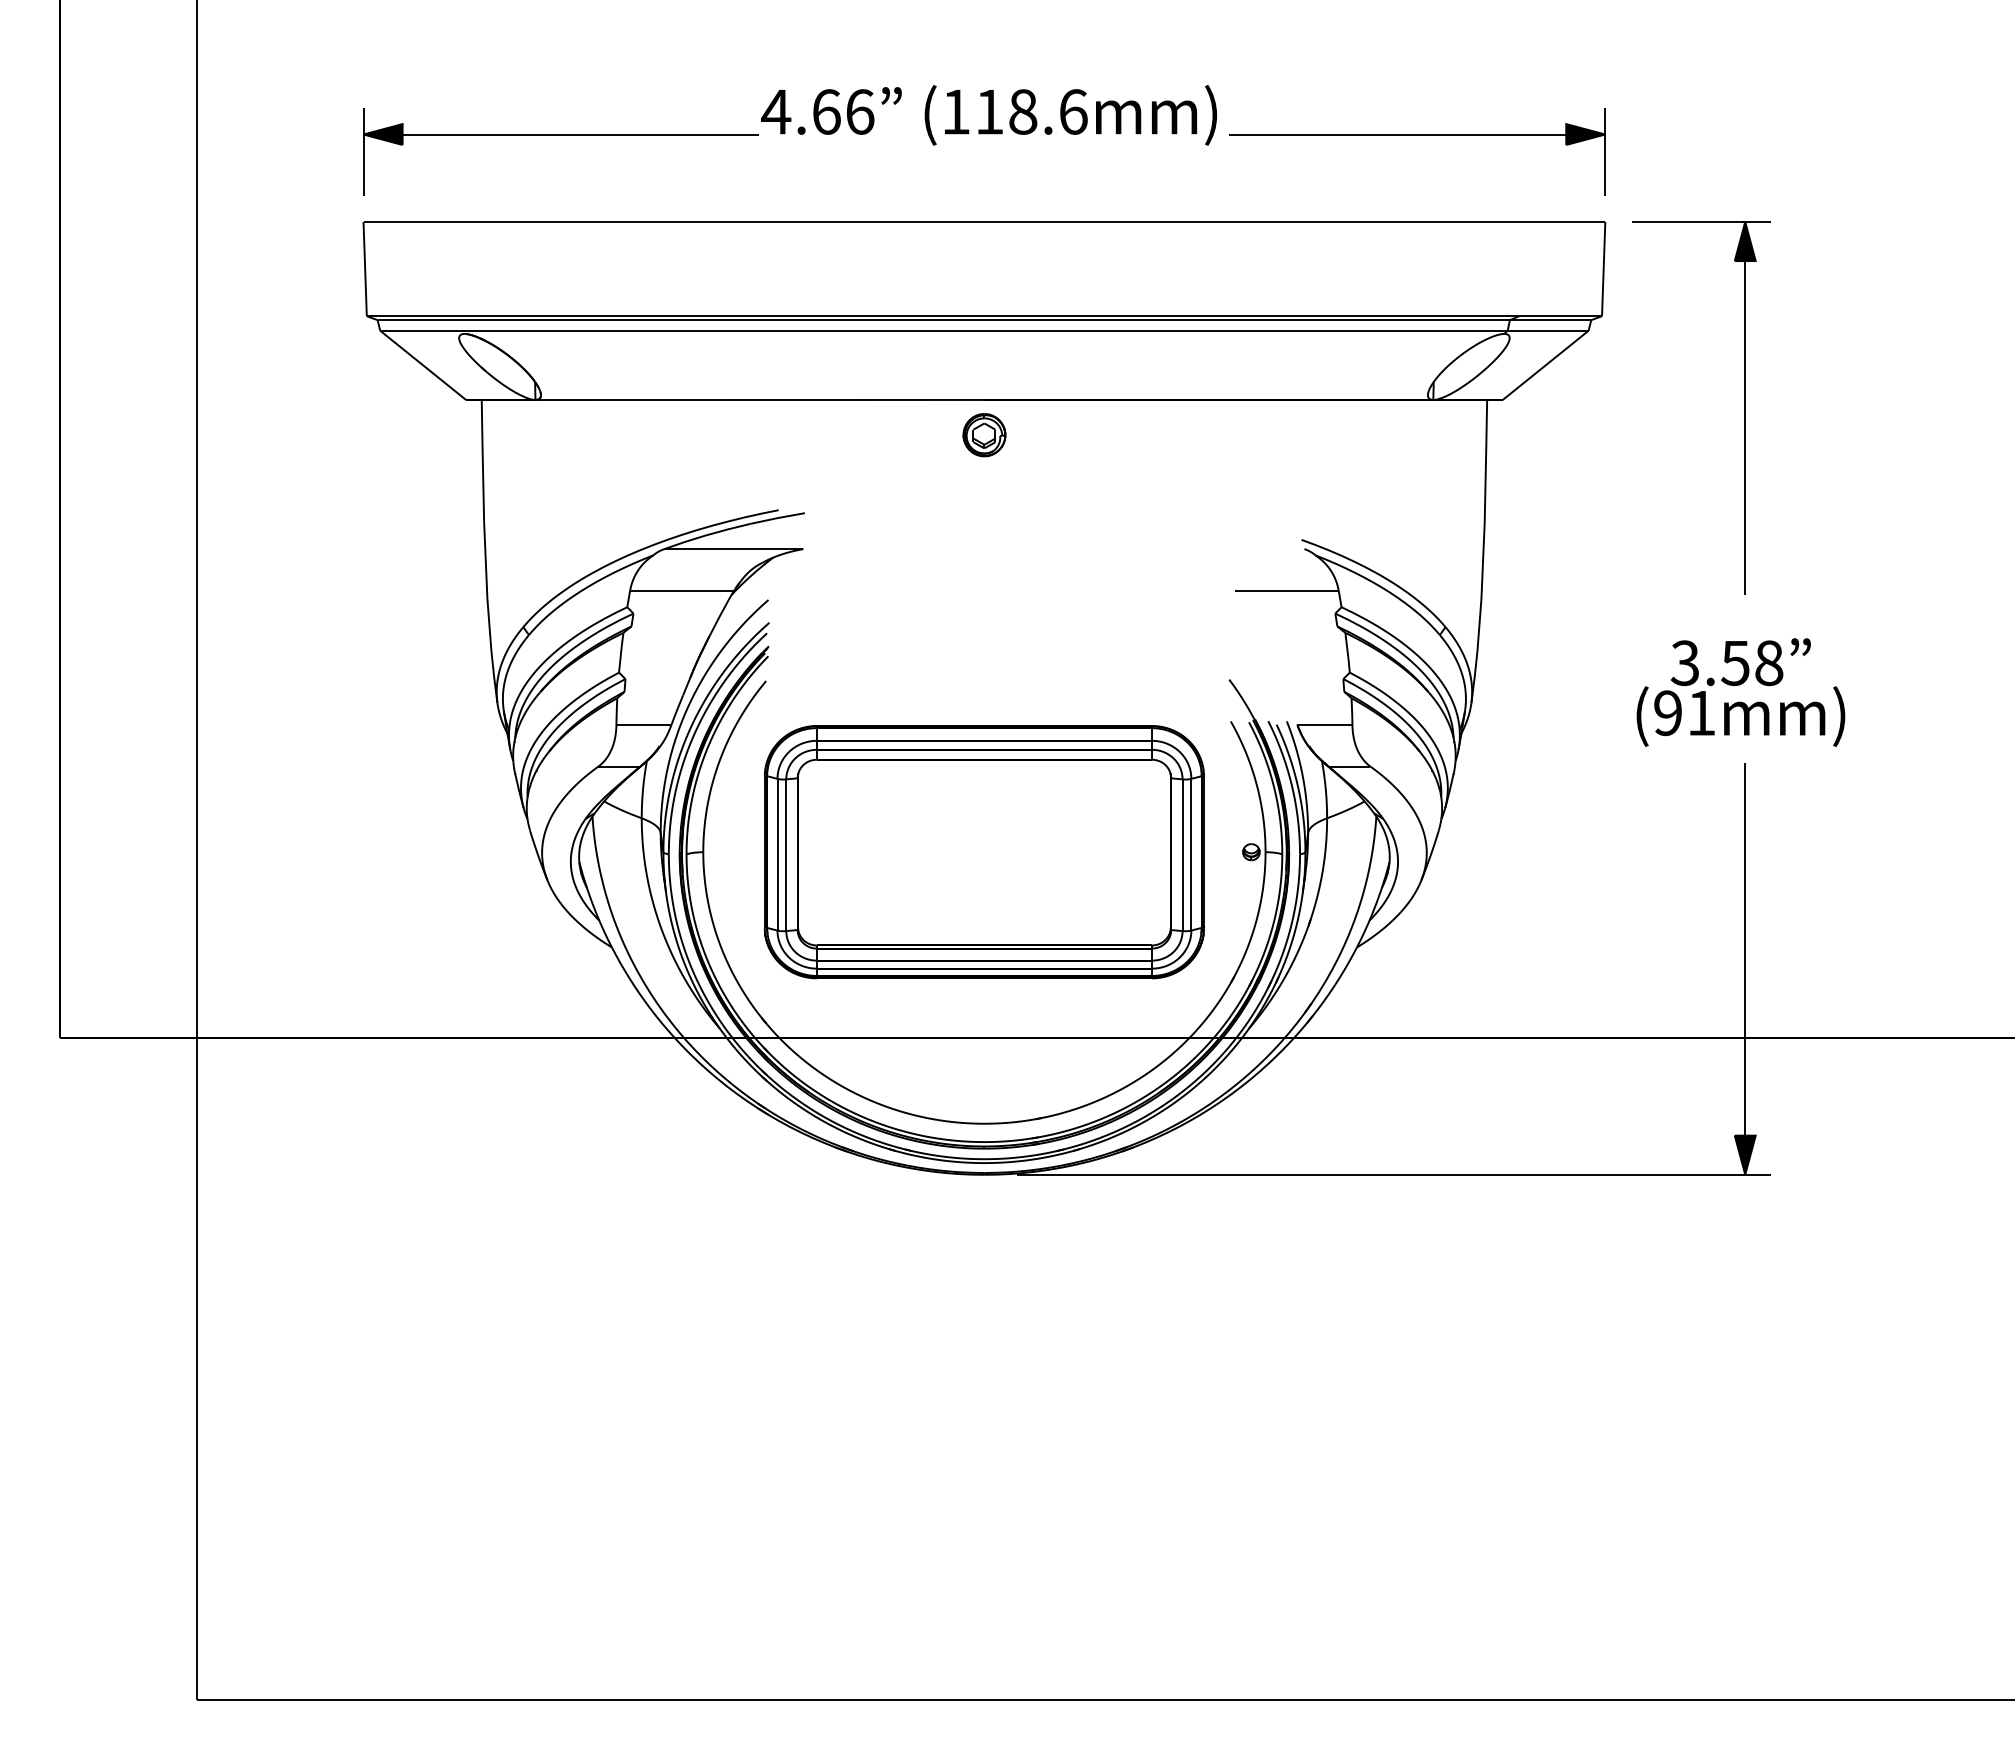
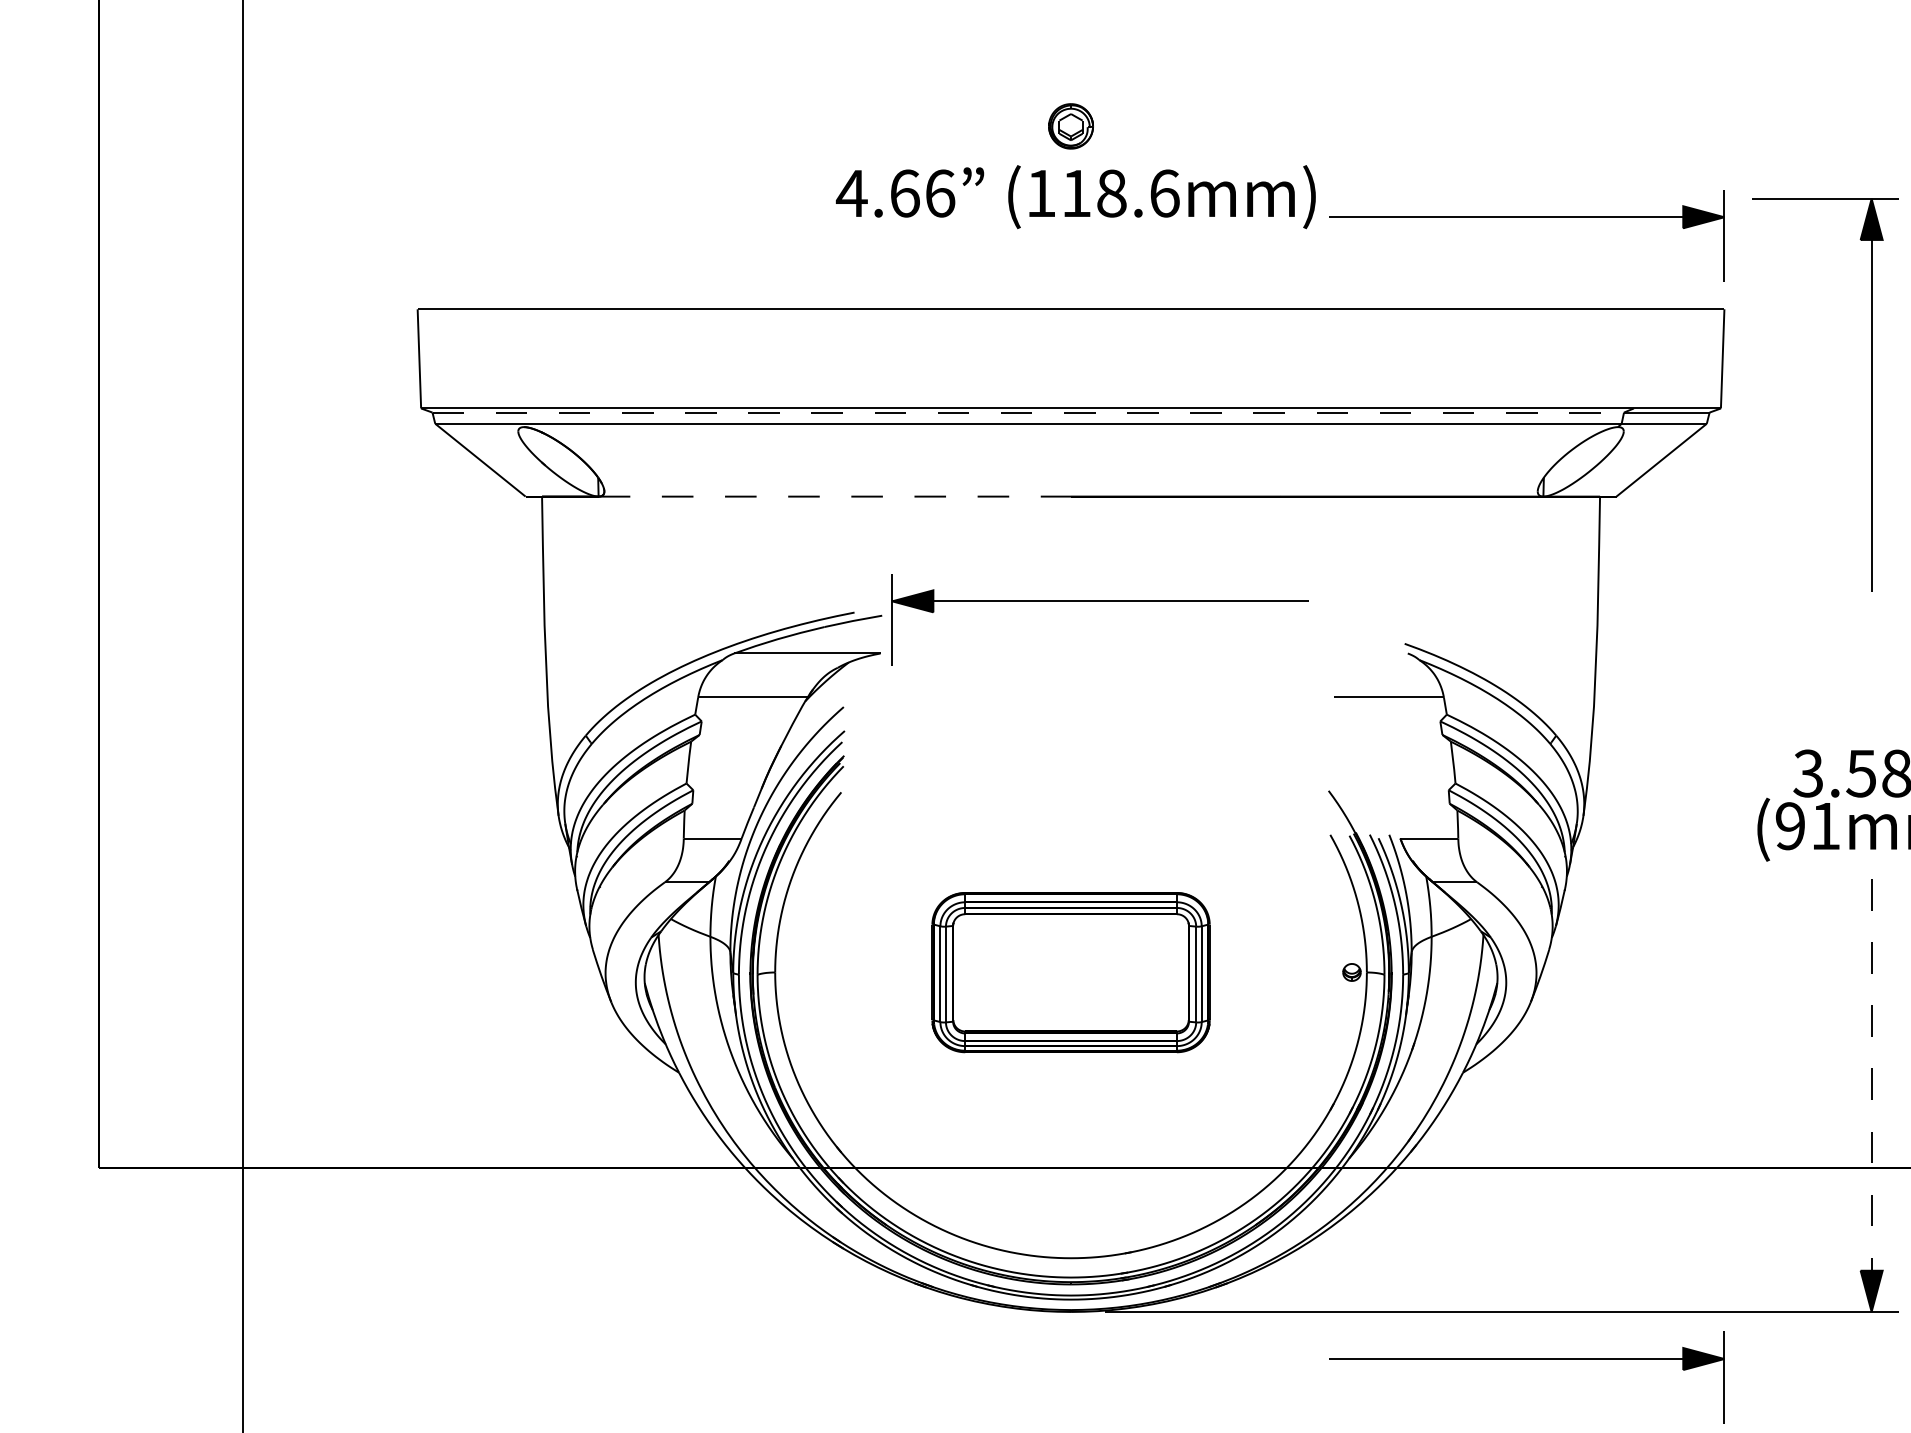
part: (560, 135) -> (1099, 602), moved
line: (943, 320) -> (1027, 412), solid -> dashed
line: (760, 400) -> (835, 497), solid -> dashed
part: (1744, 407) -> (1870, 394), moved
part: (984, 435) -> (1071, 126), moved
part: (984, 852) -> (1071, 972), size x0.6
line: (1745, 969) -> (1871, 1095), solid -> dashed
part: (1417, 1220) -> (1526, 1360), added

